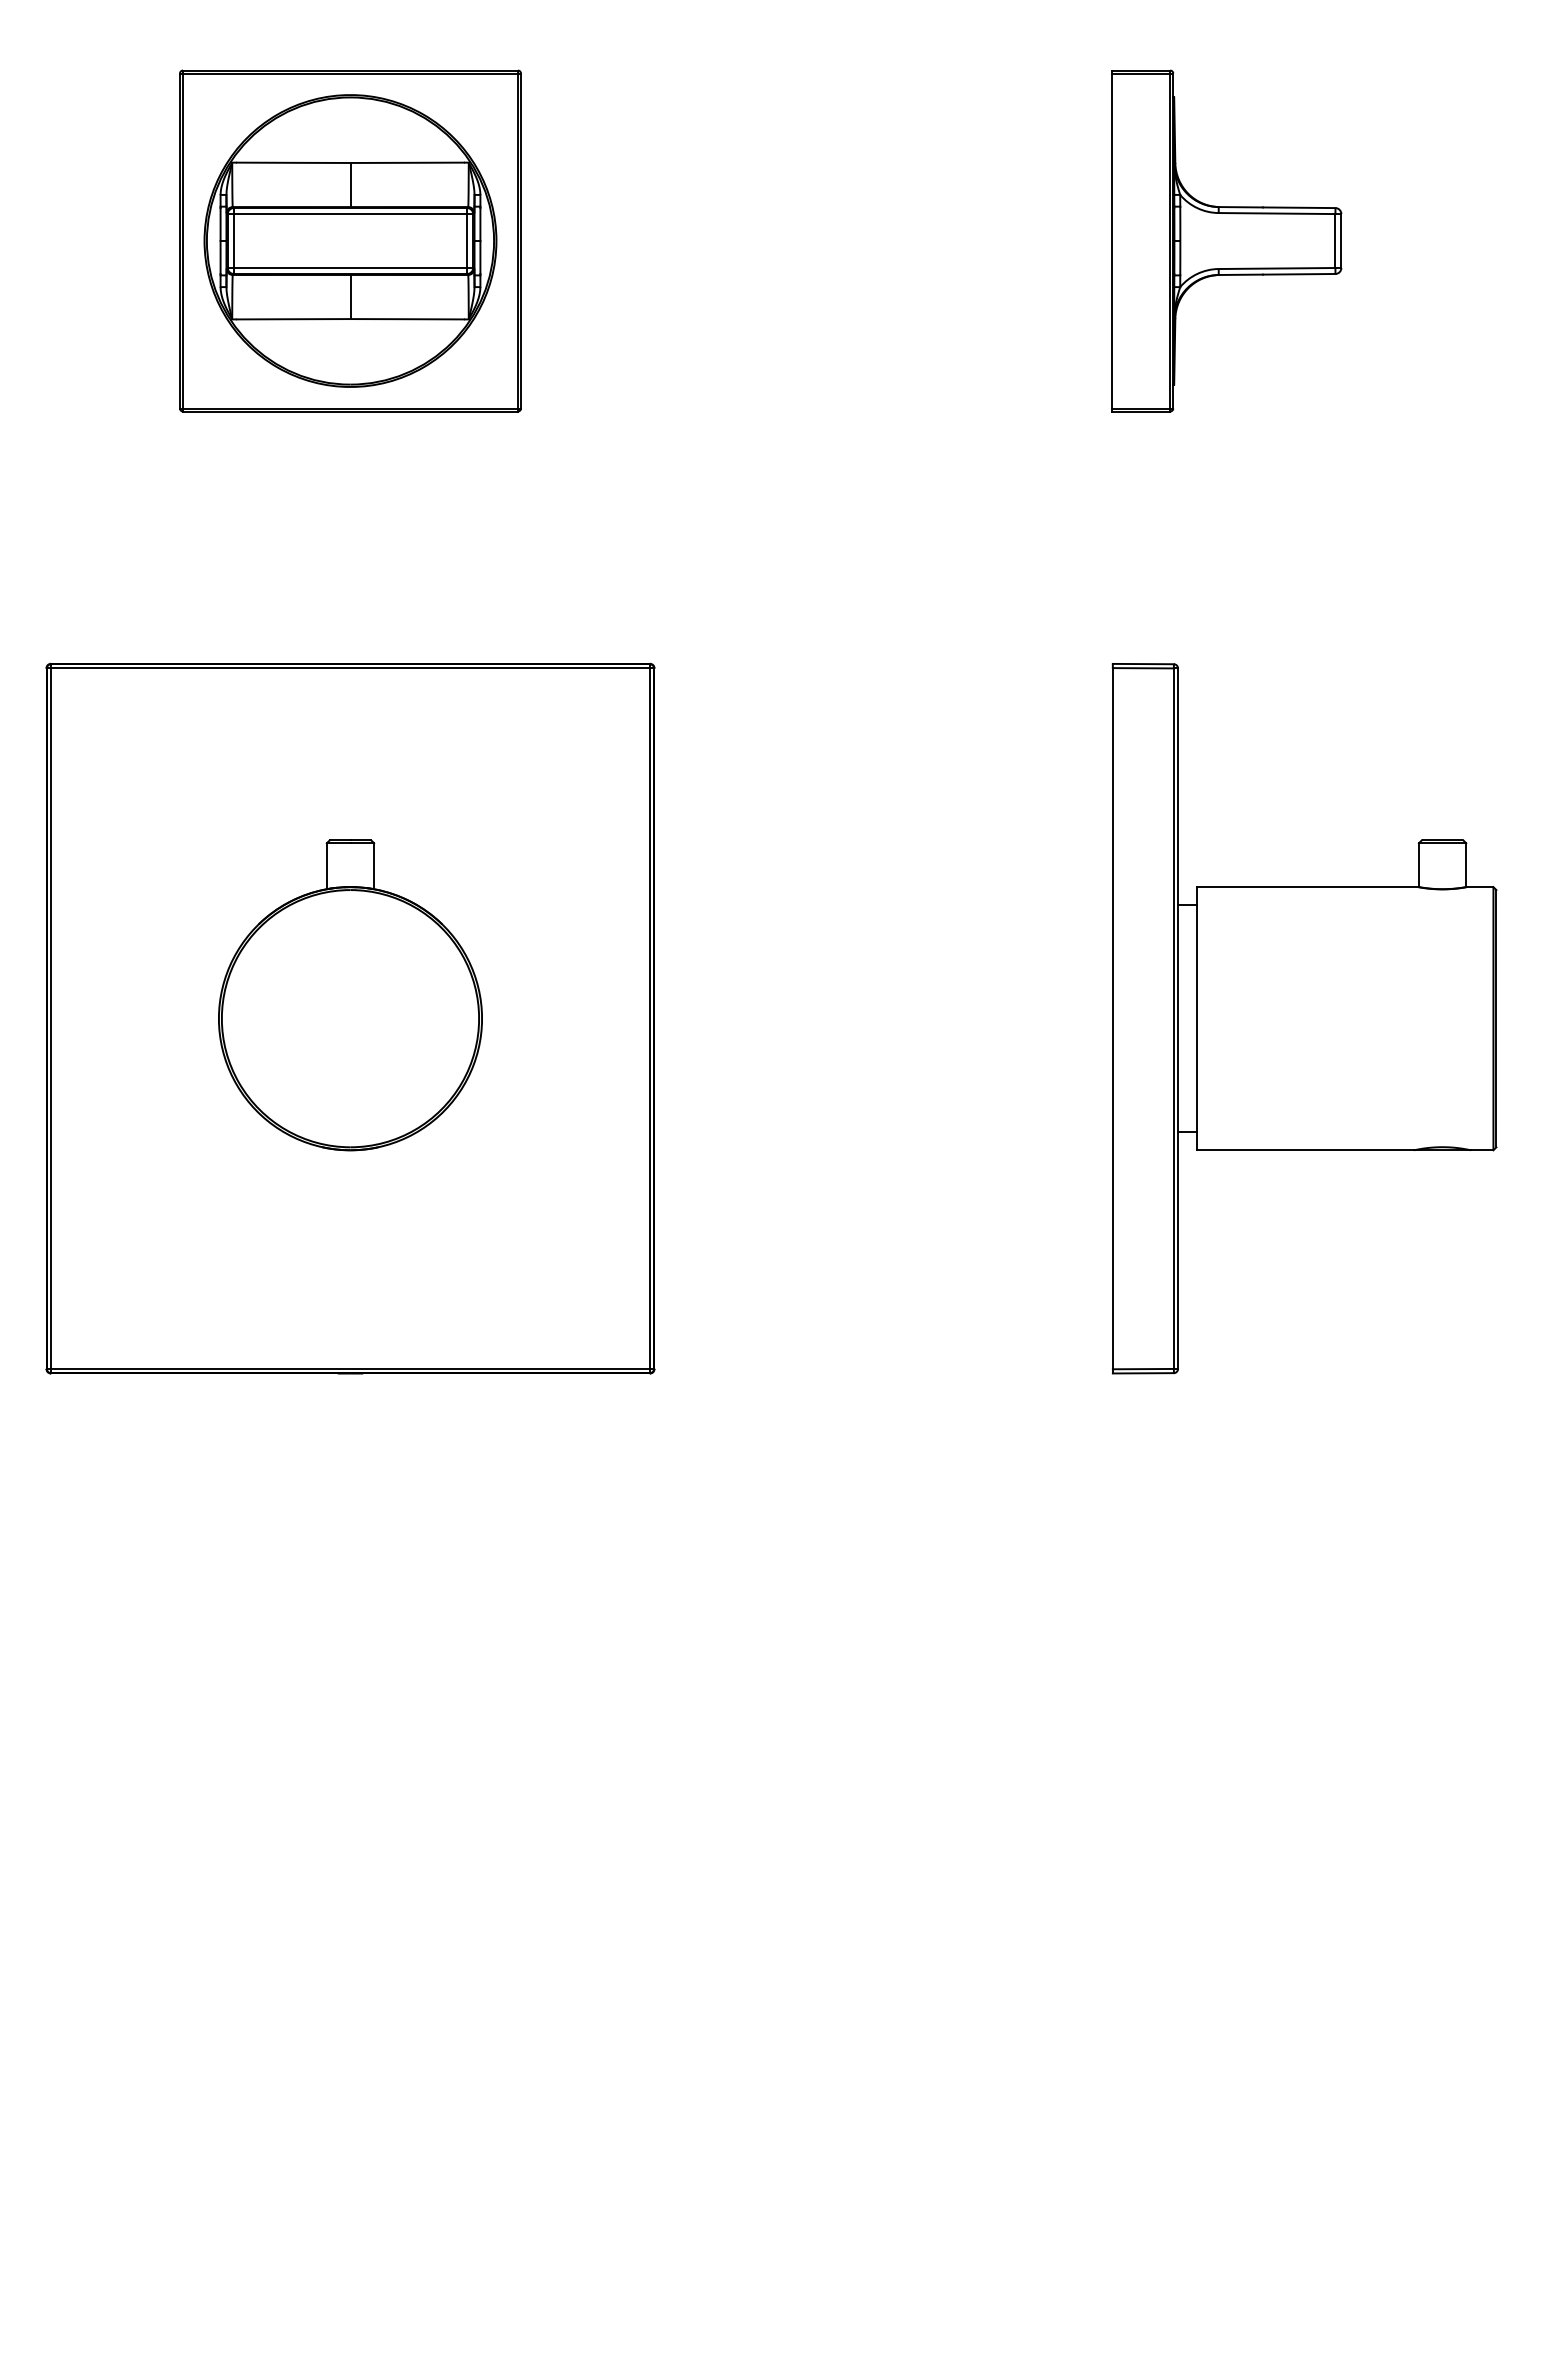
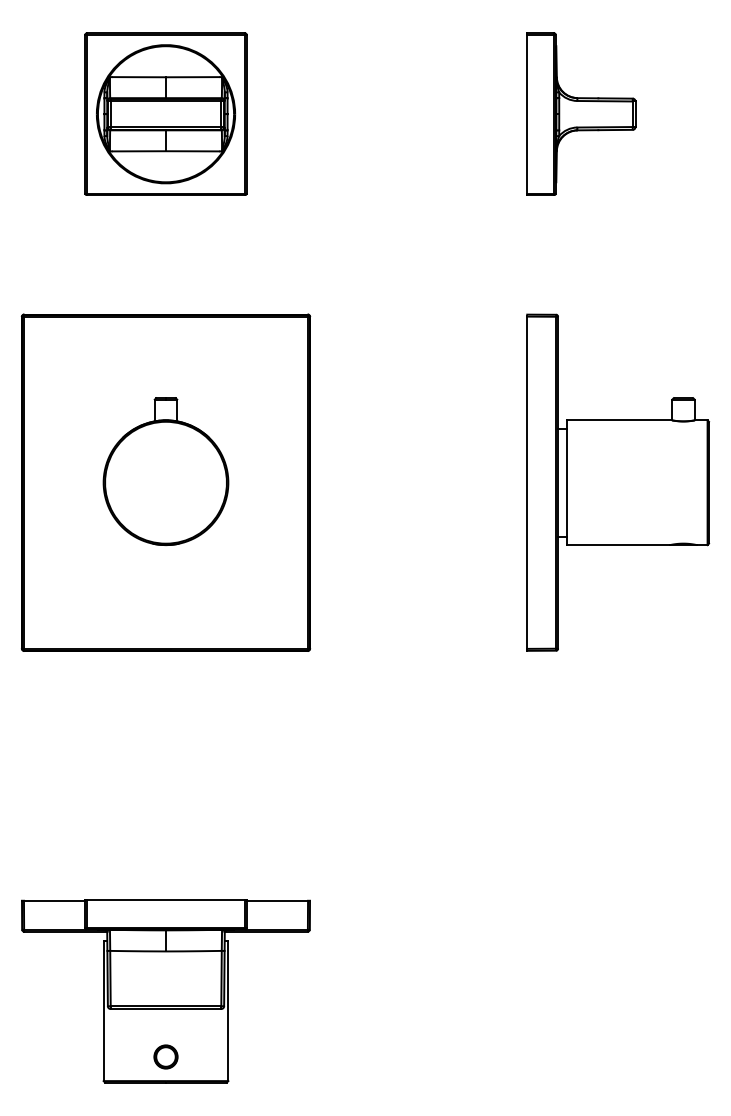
part: (349, 2092) -> (165, 991), added

